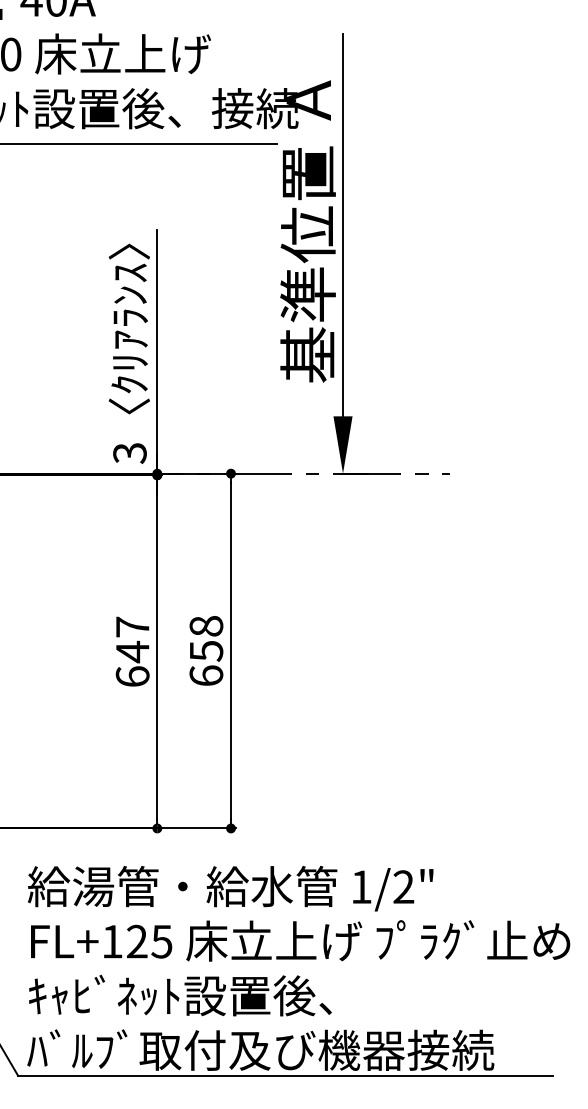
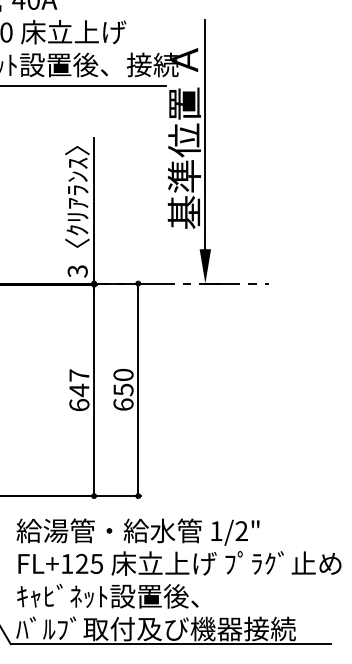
text: (206, 625) -> (123, 374), 658 -> 650

